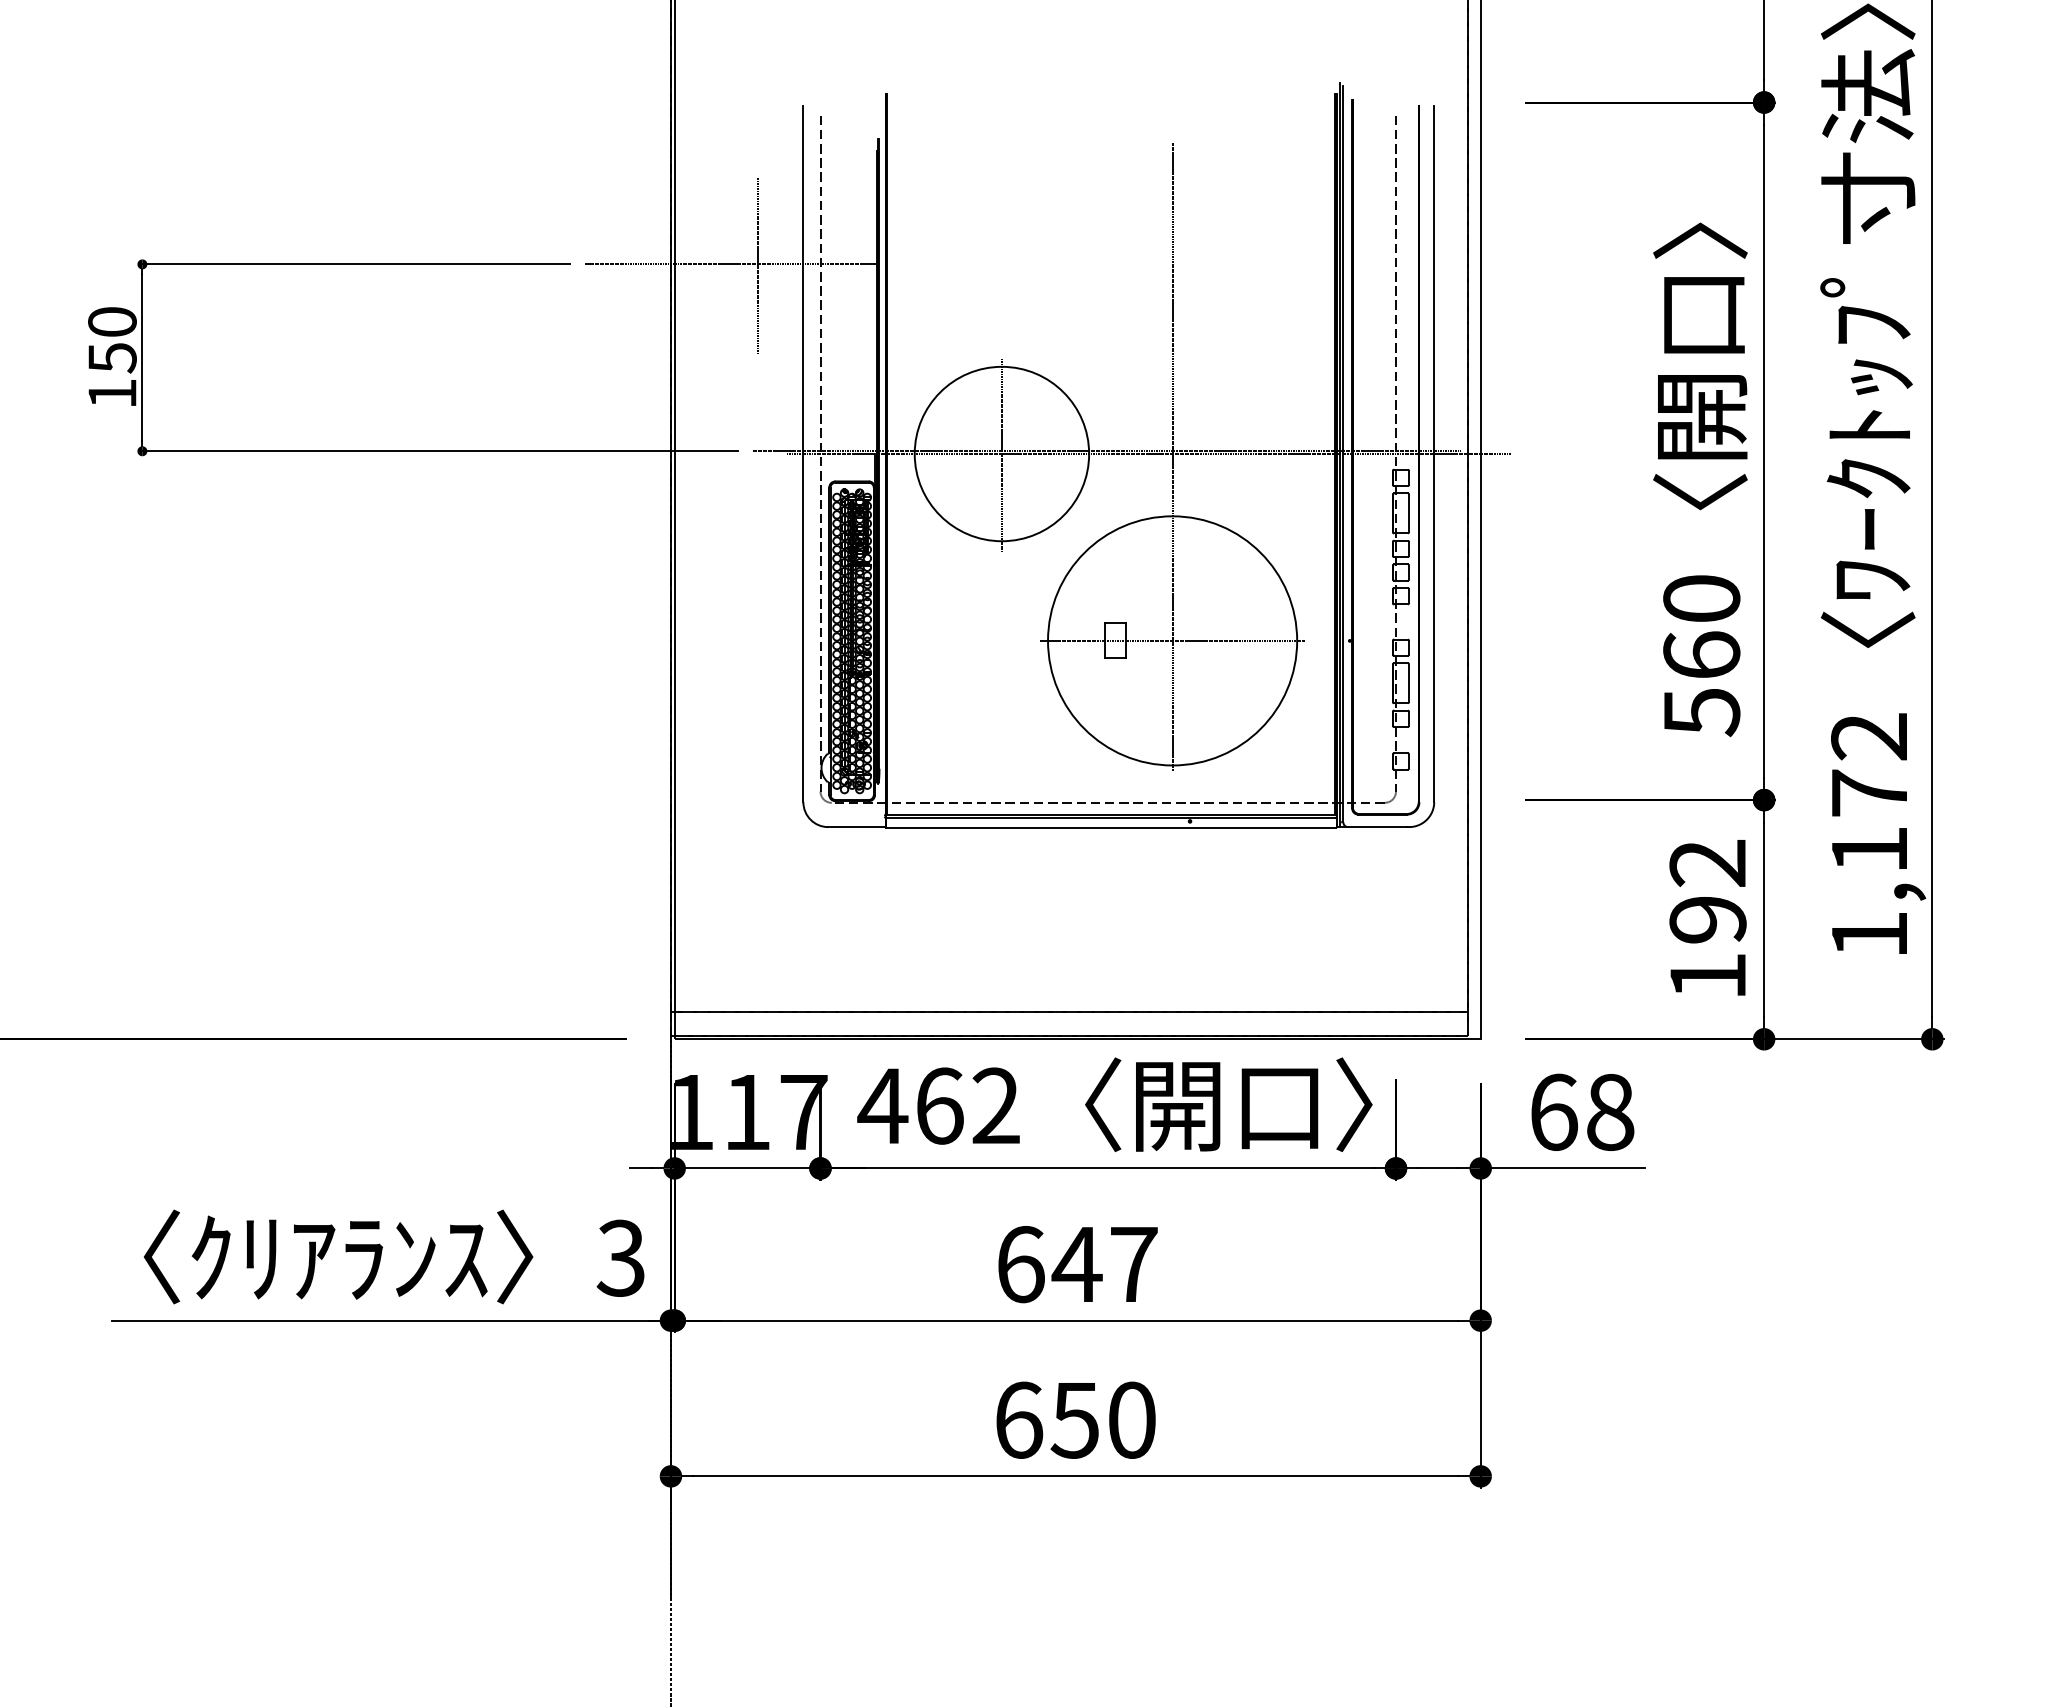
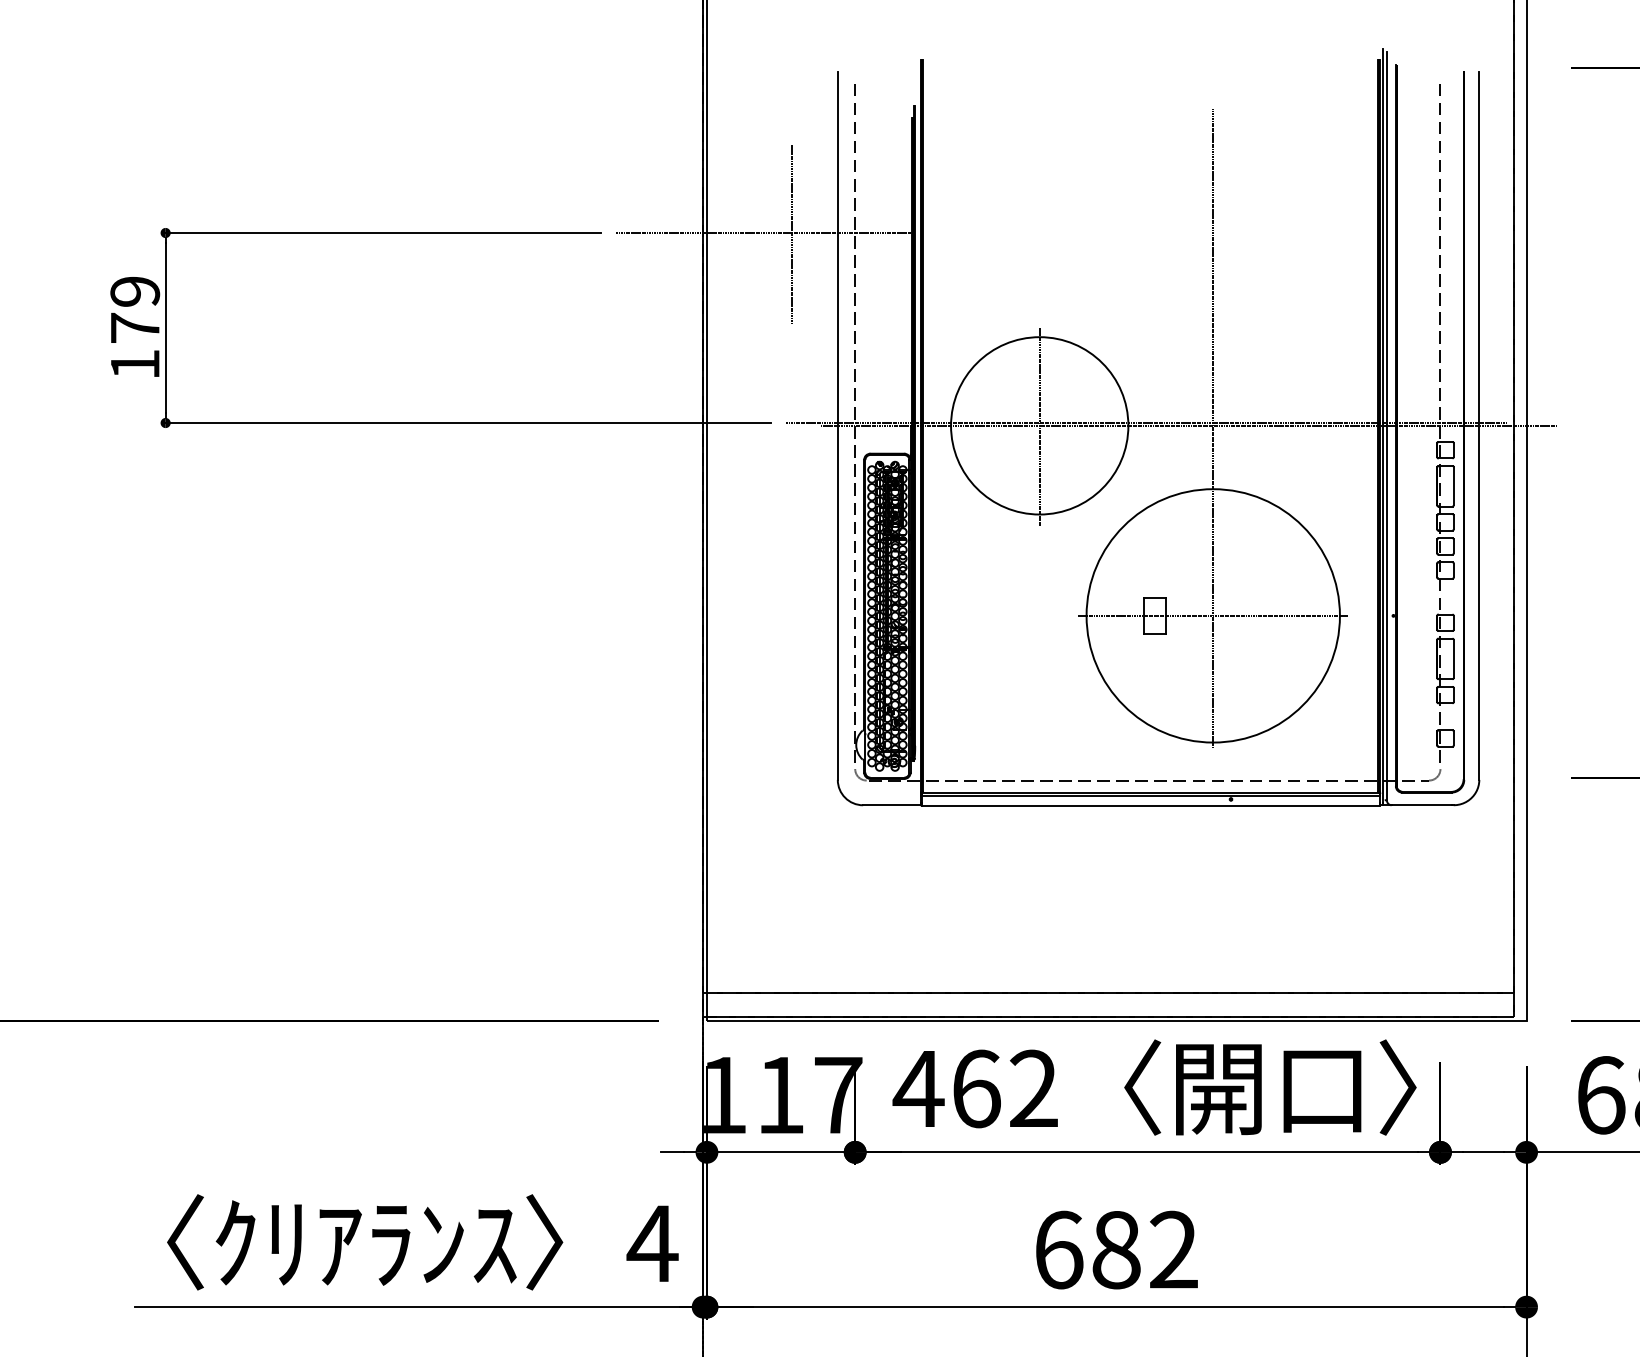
text: (112, 340) -> (135, 310), 150 -> 179
text: (620, 1257) -> (651, 1242), 3 -> 4
text: (1104, 1264) -> (1144, 1250), 647 -> 682

